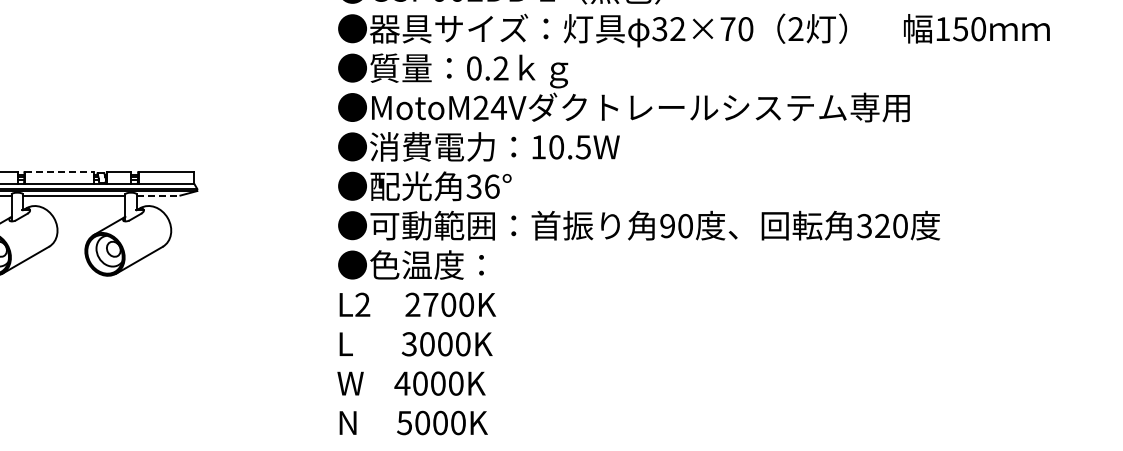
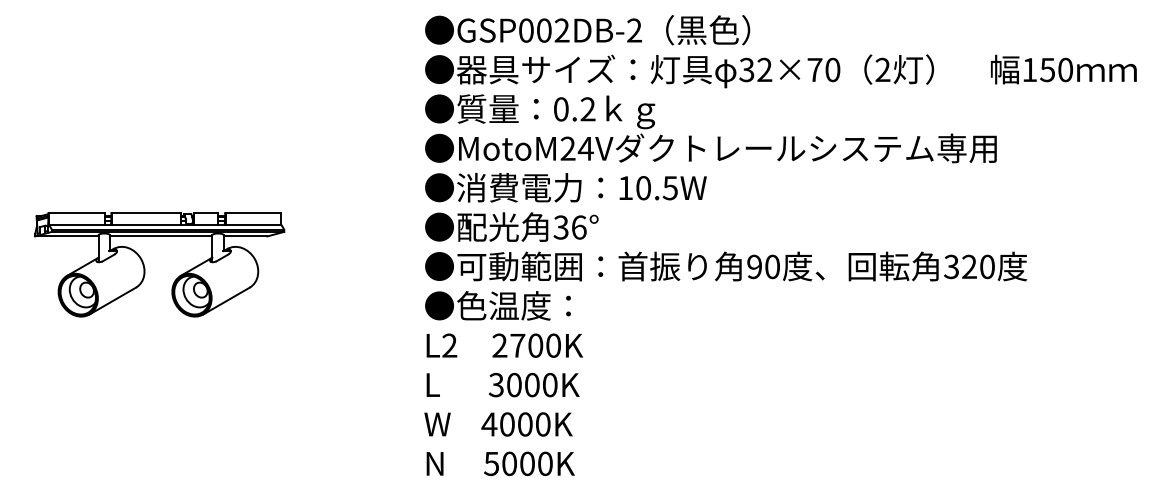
line: (59, 172) -> (146, 213), dashed -> solid
line: (158, 195) -> (245, 236), dashed -> solid

